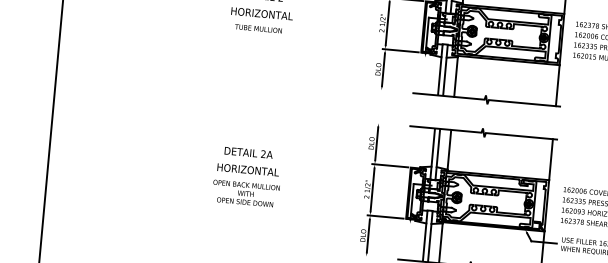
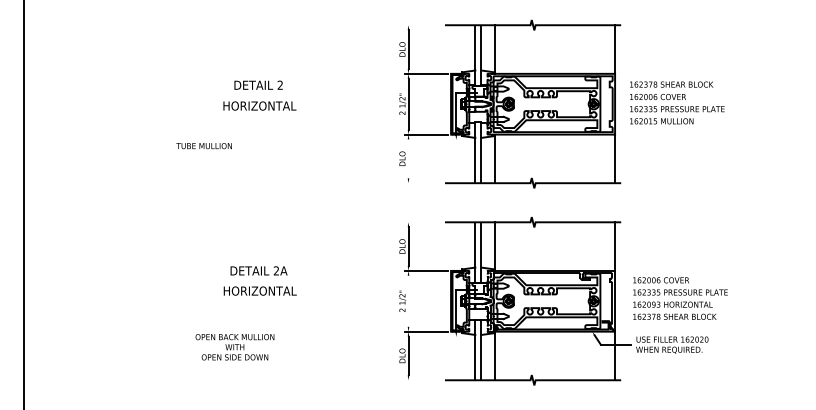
text: (257, 29) -> (203, 146), moved
line: (383, 69) -> (408, 158), removed
line: (372, 189) -> (408, 300), removed
text: (245, 193) -> (234, 347), moved

